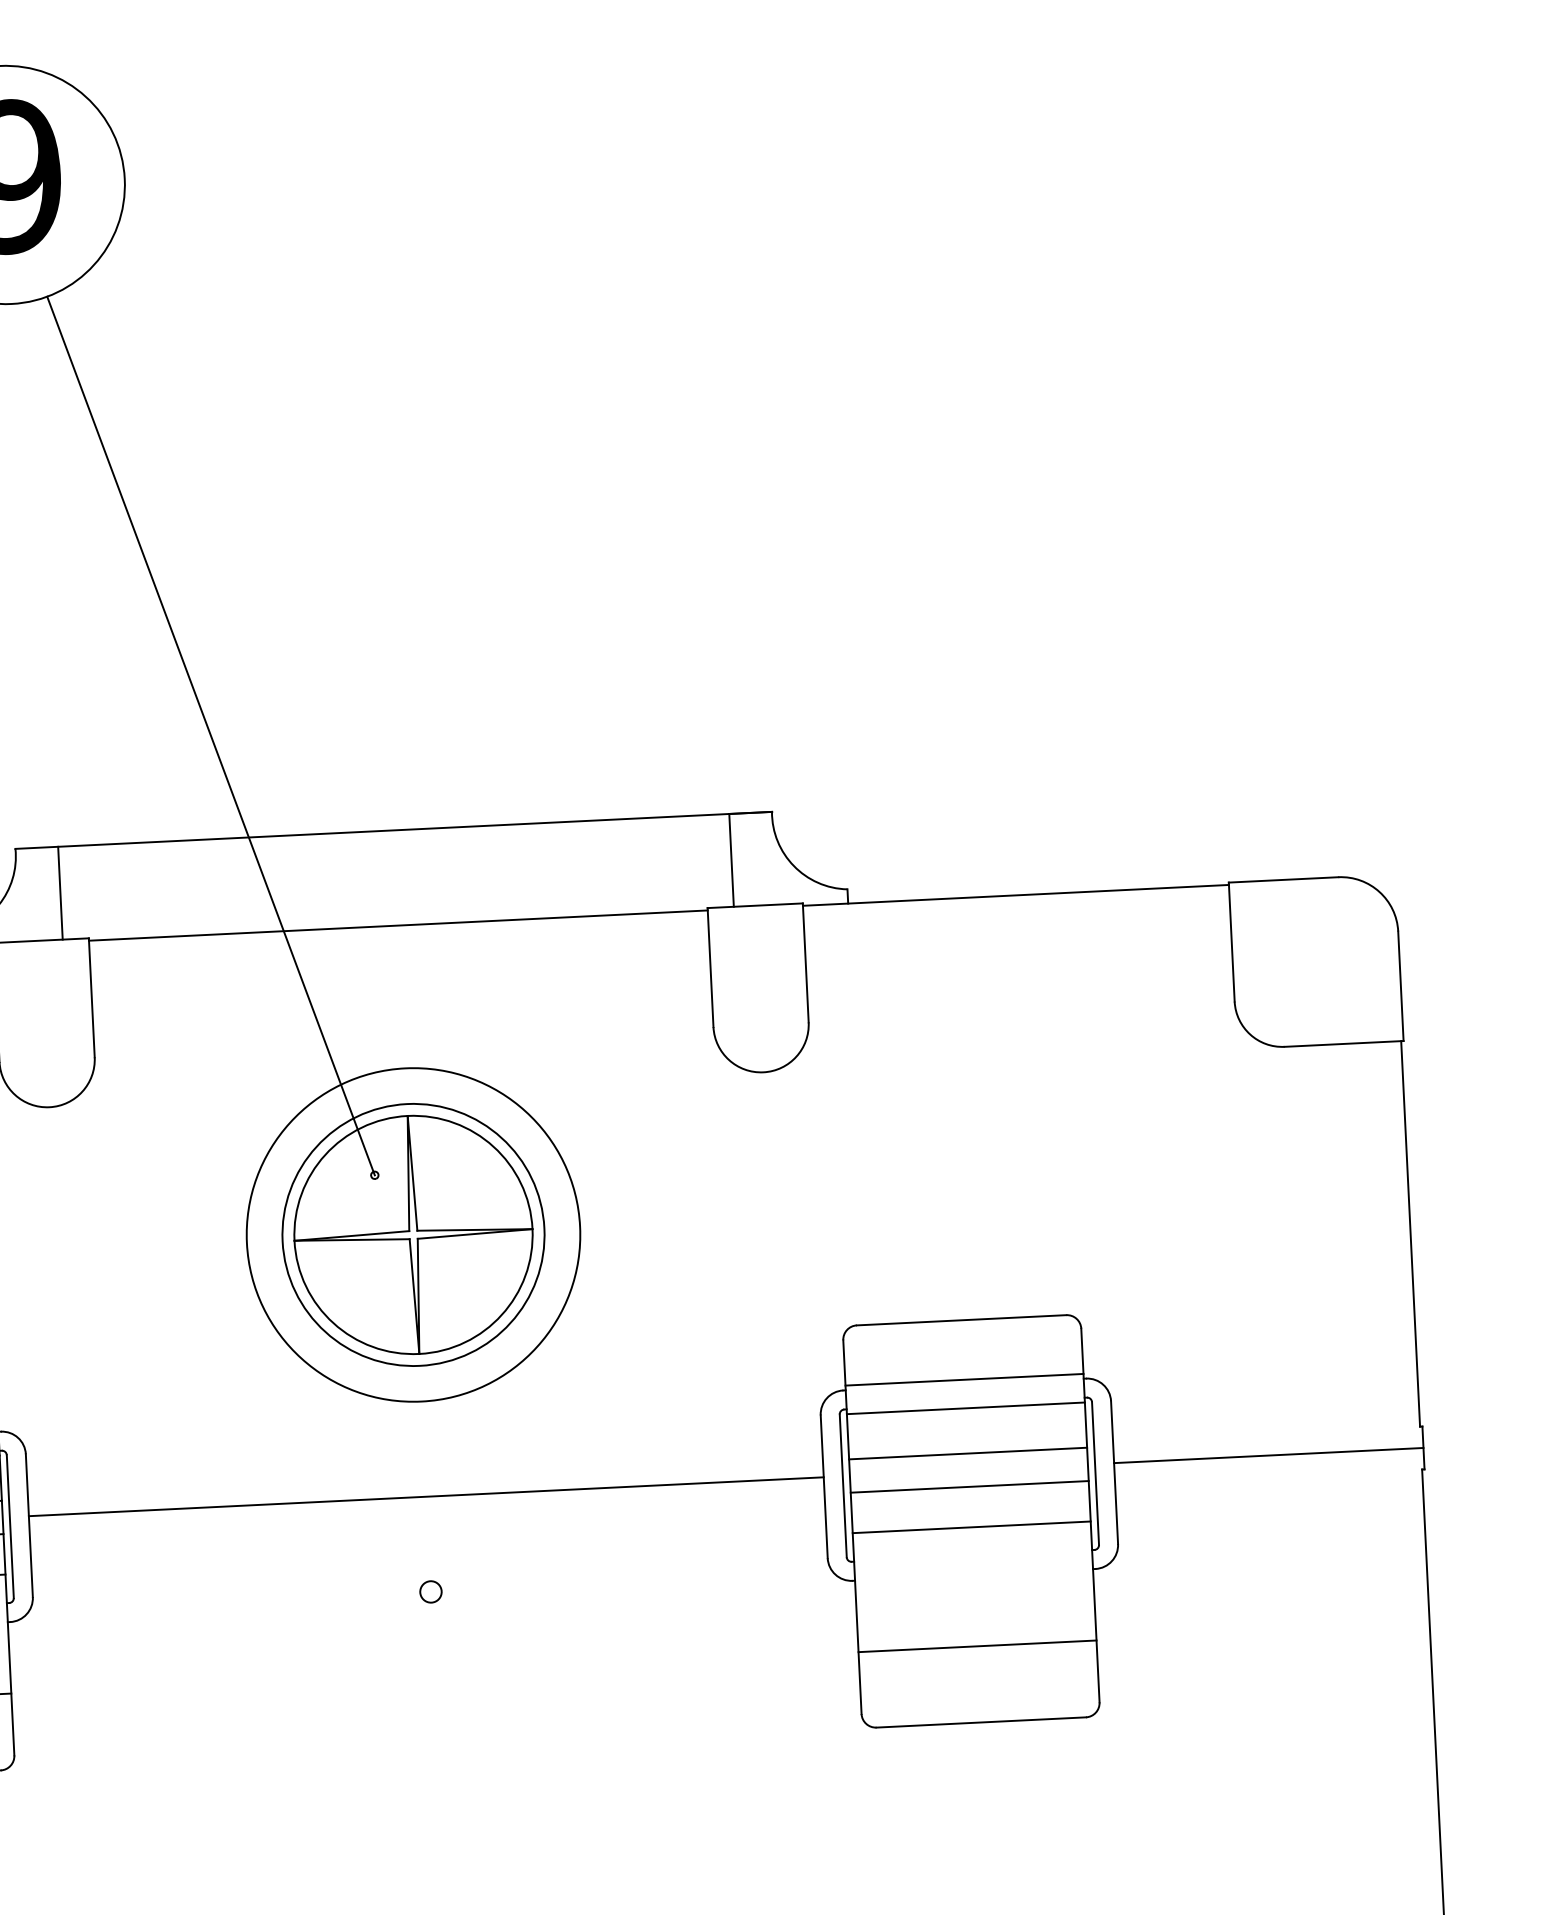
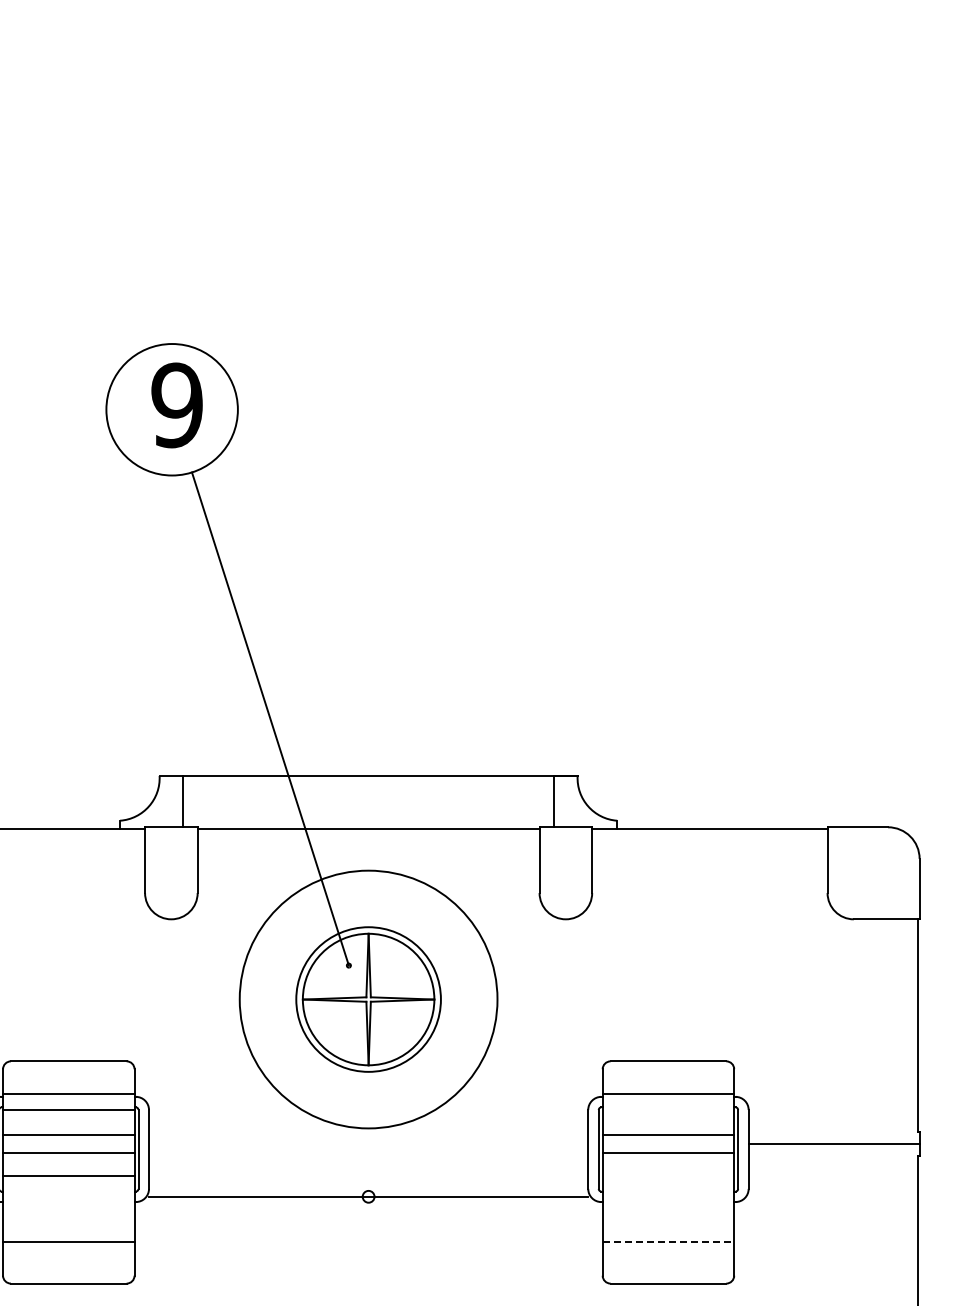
circle: (413, 1234) -> (368, 999), size x1.4
line: (966, 1409) -> (668, 1110), removed
line: (426, 1497) -> (368, 1197), moved
line: (971, 1526) -> (668, 1175), removed
line: (977, 1646) -> (668, 1241), solid -> dashed

